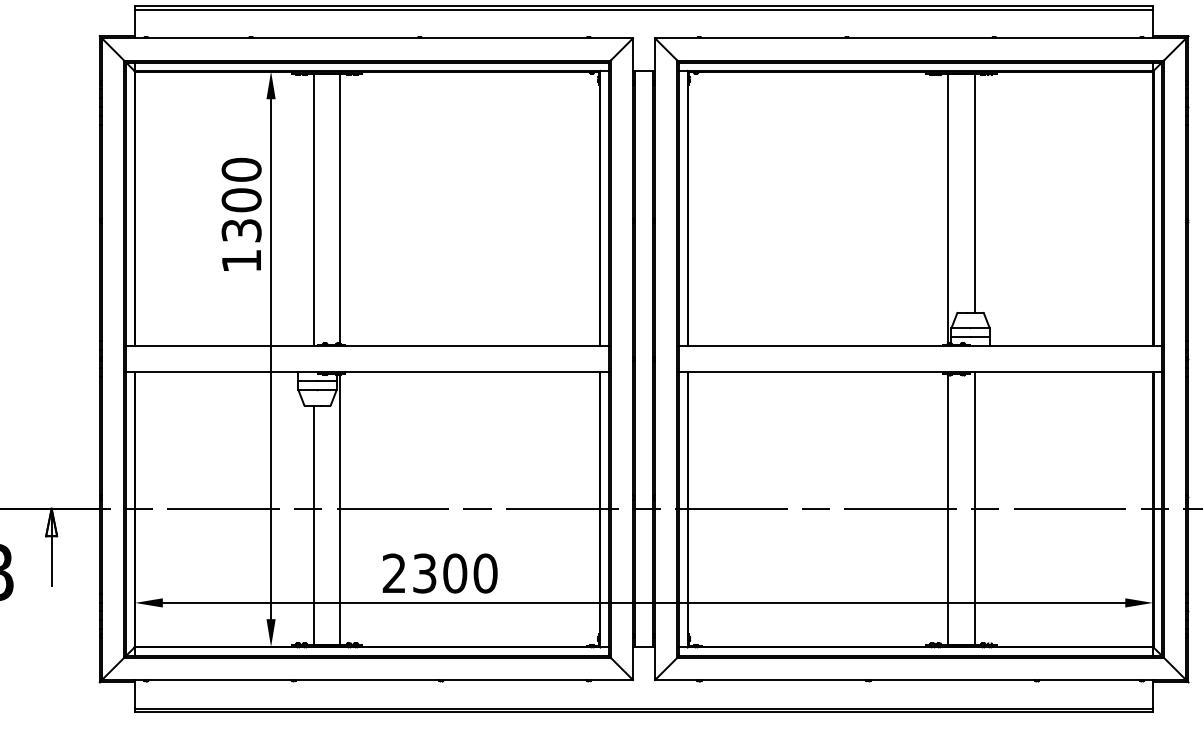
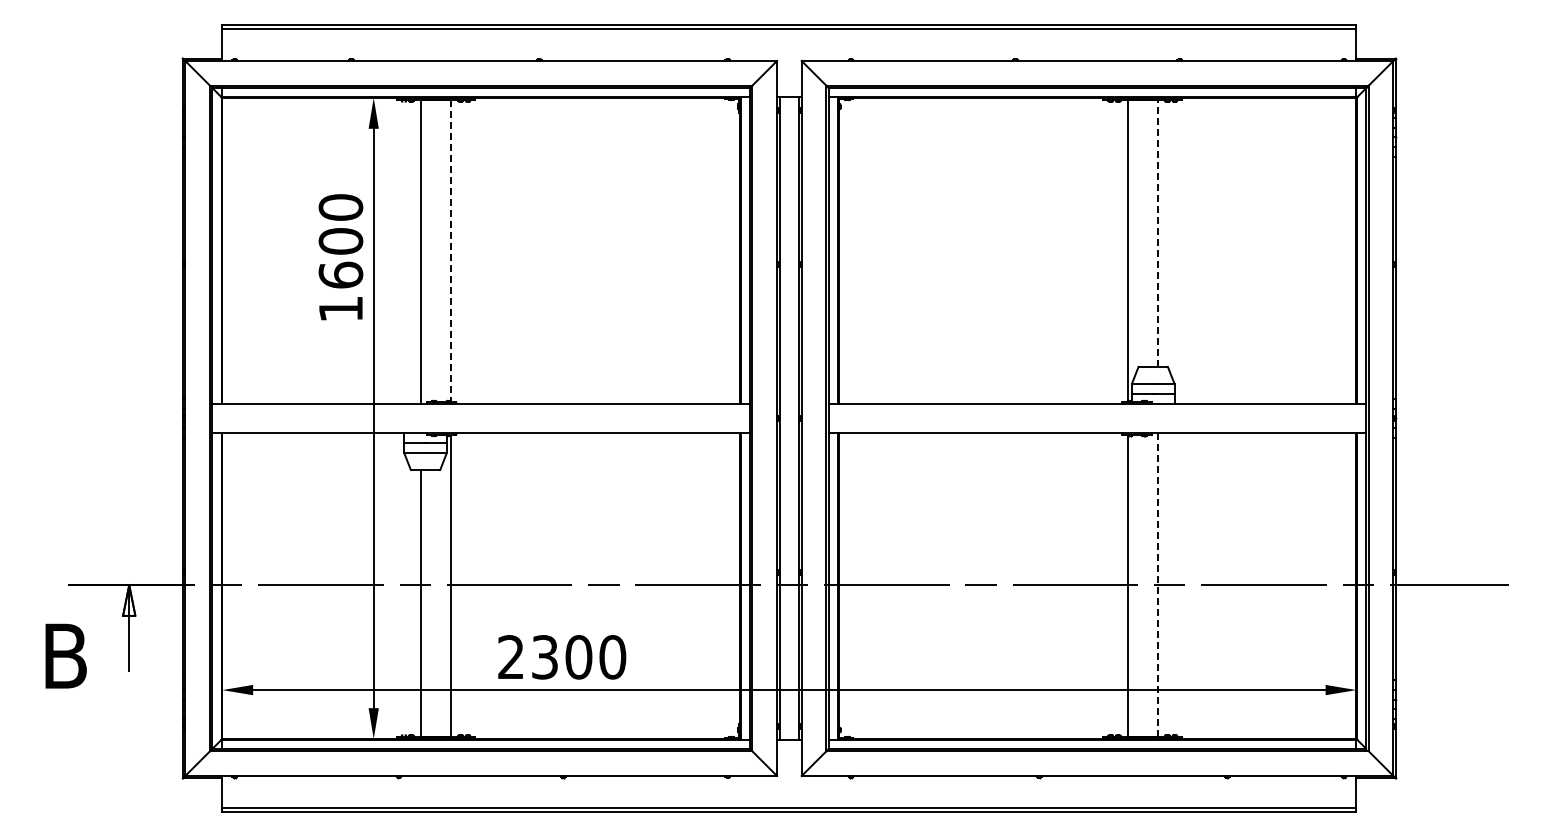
line: (974, 193) -> (1157, 233), solid -> dashed
line: (339, 209) -> (450, 251), solid -> dashed
text: (241, 229) -> (340, 274), 1300 -> 1600
line: (974, 508) -> (1157, 584), solid -> dashed

